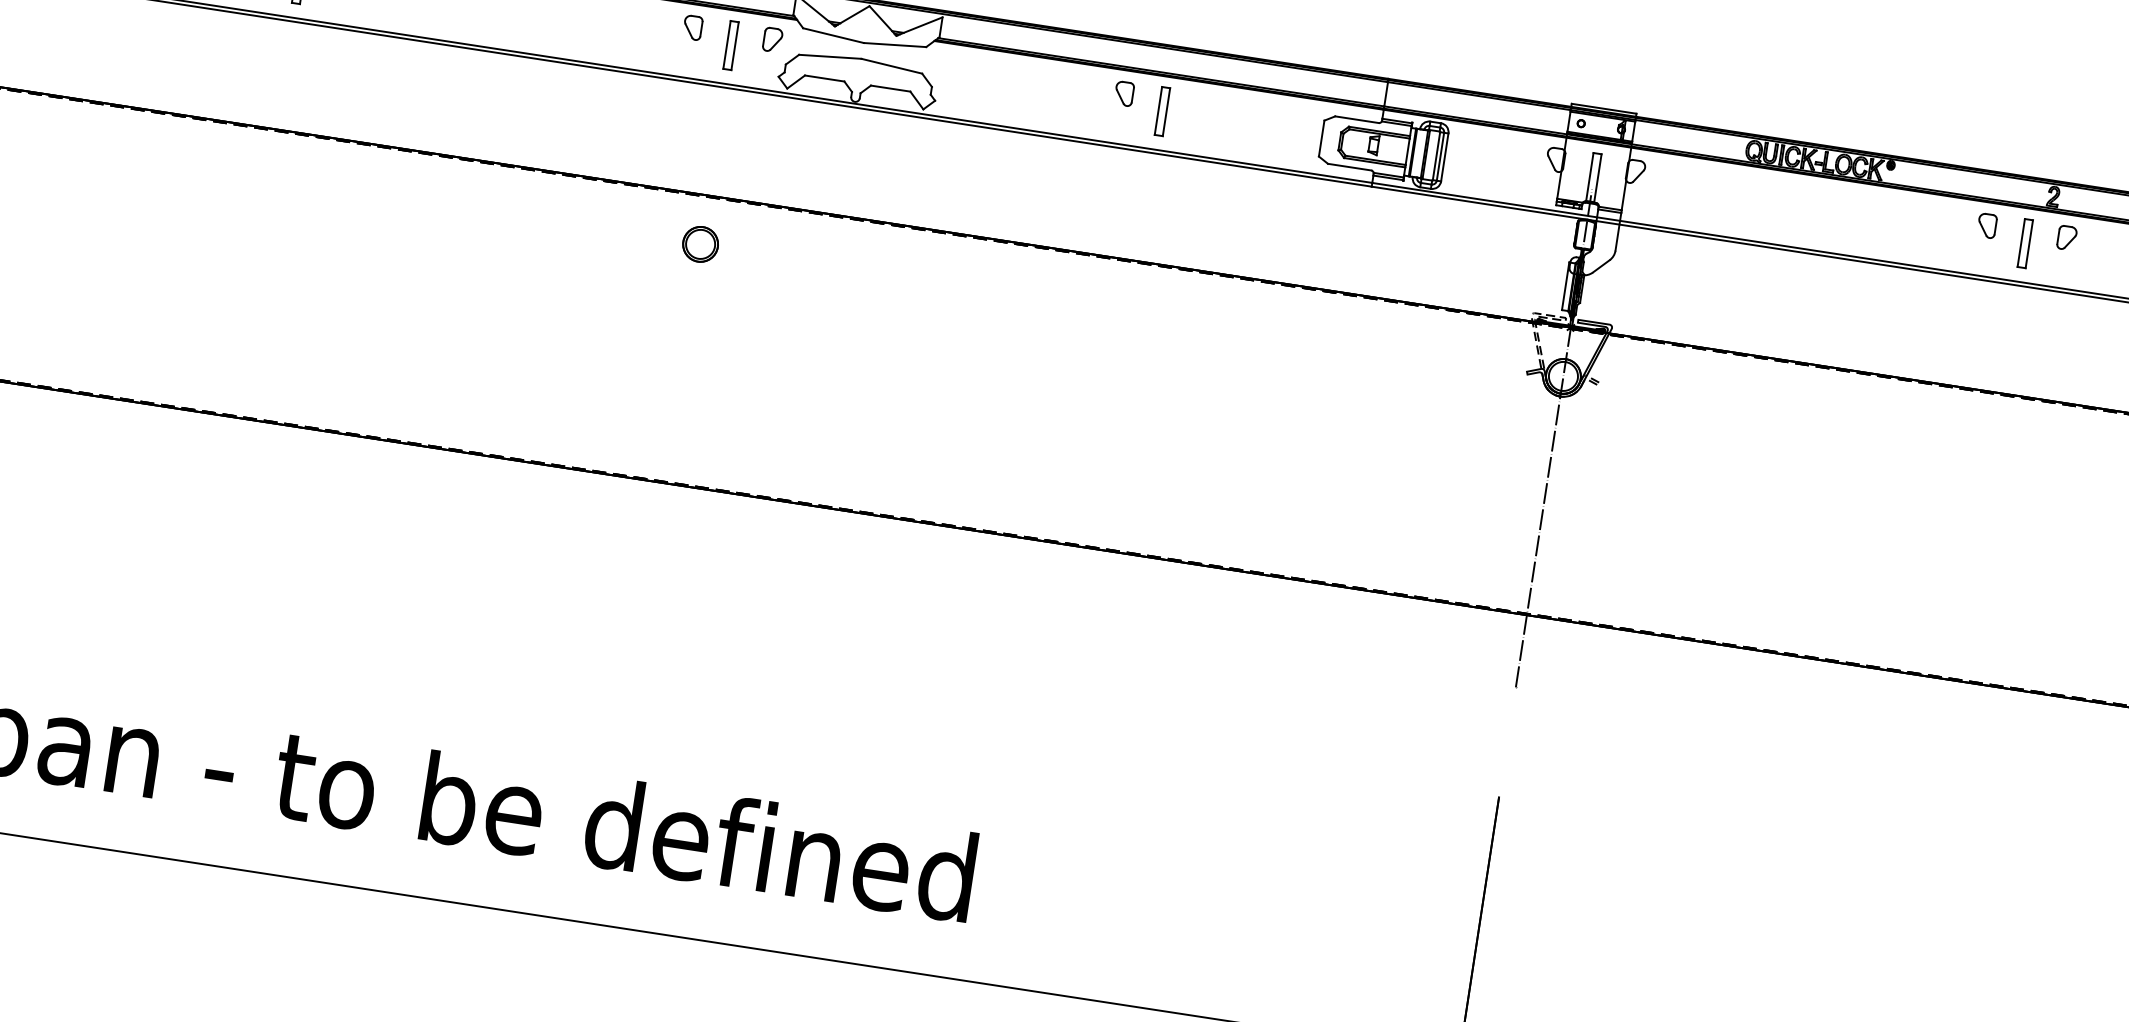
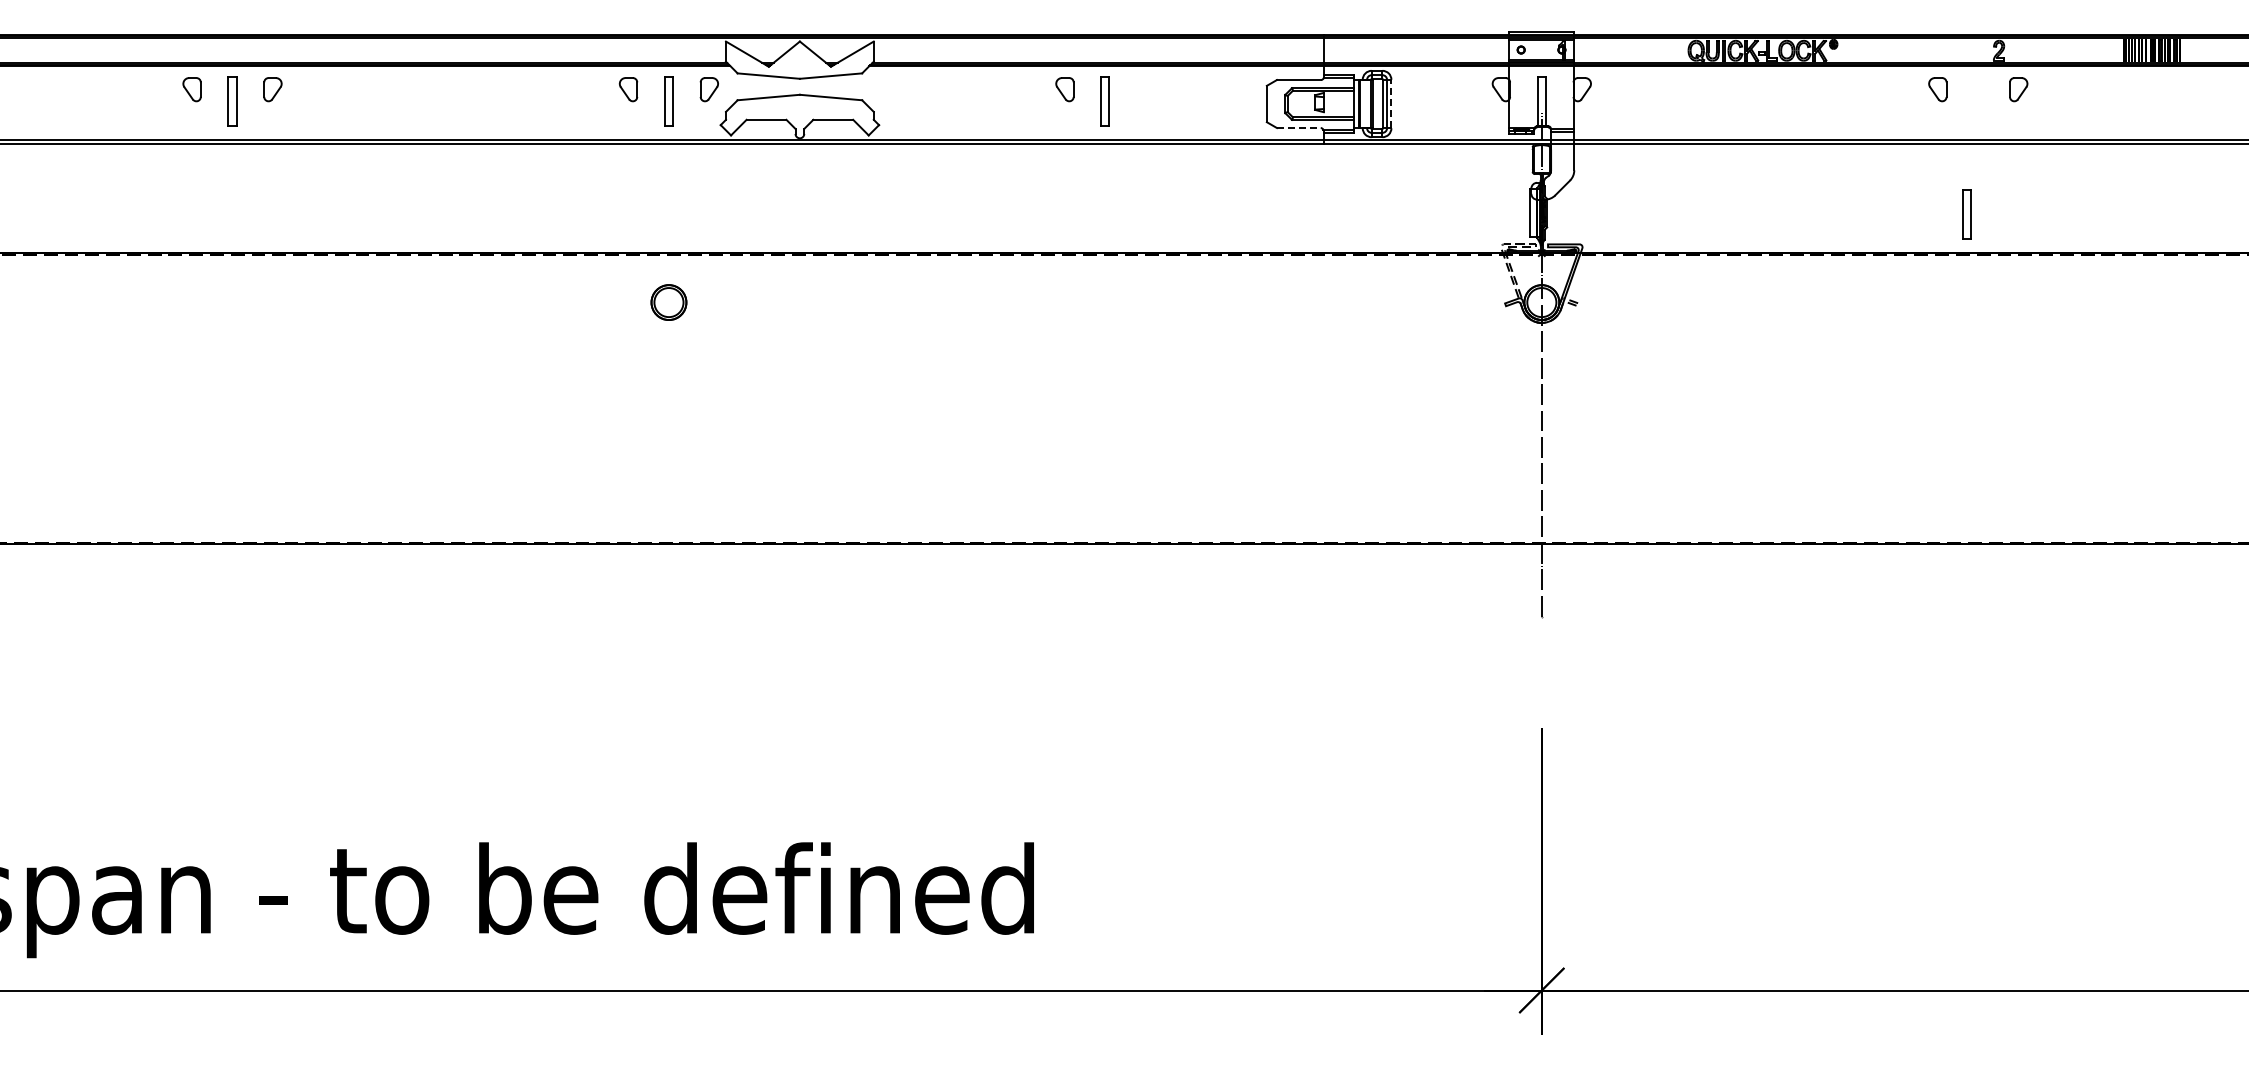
line: (1444, 156) -> (1391, 103), solid -> dashed
line: (1349, 167) -> (1298, 128), solid -> dashed
part: (2024, 243) -> (1966, 214), moved

